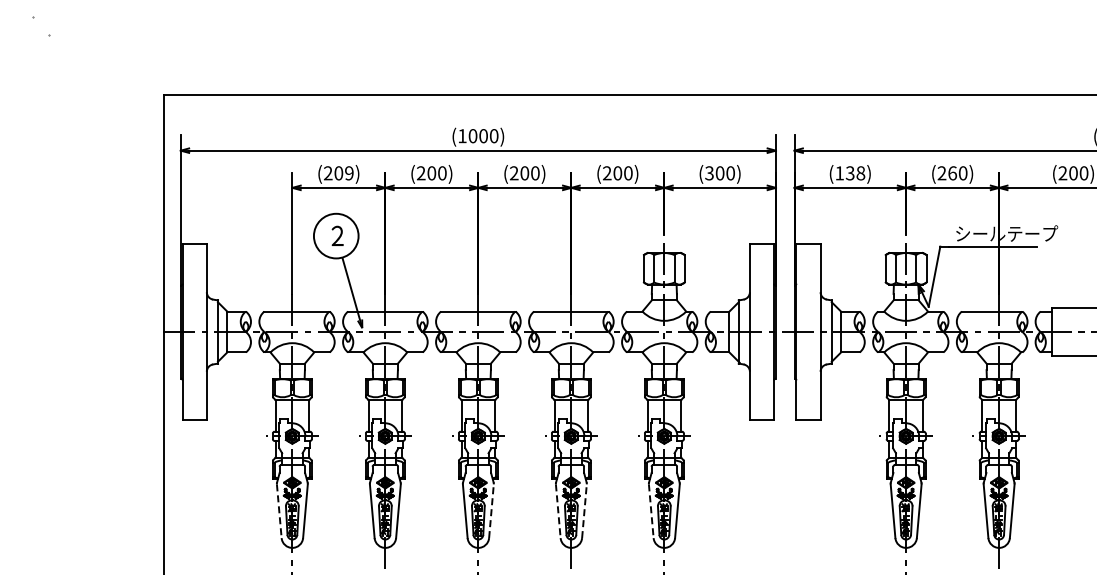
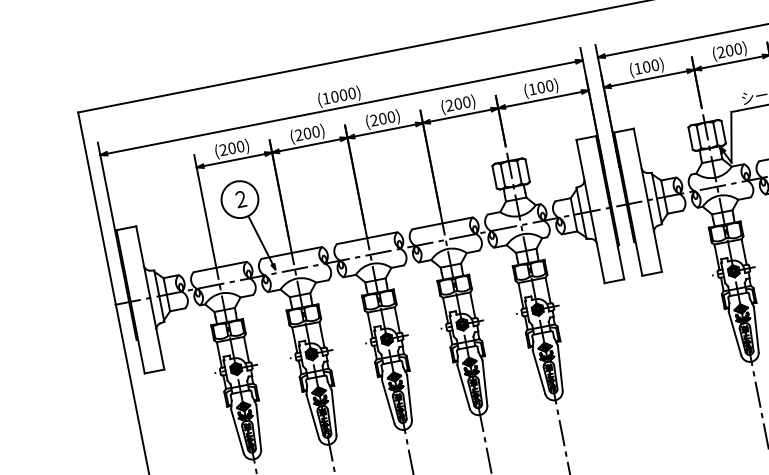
text: (349, 173) -> (240, 146), (209) -> (200)
text: (709, 173) -> (532, 89), (300) -> (100)
text: (855, 173) -> (650, 66), (138) -> (100)
text: (952, 173) -> (729, 50), (260) -> (200)
line: (279, 511) -> (237, 431), dashed -> solid
line: (491, 511) -> (409, 398), dashed -> solid
line: (558, 511) -> (463, 387), dashed -> solid
line: (584, 511) -> (485, 383), dashed -> solid
line: (651, 511) -> (539, 372), dashed -> solid

